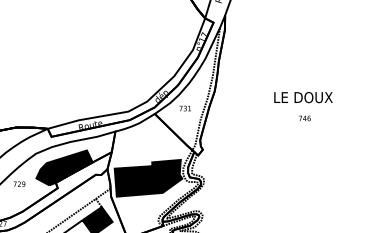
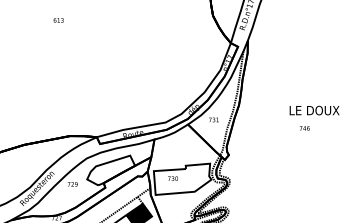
text: (304, 118) -> (304, 128), moved
fill: (64, 167) -> (111, 170), removed
fill: (148, 177) -> (182, 178), removed

